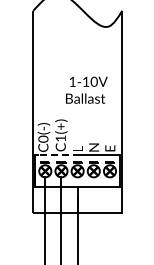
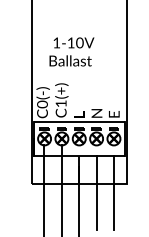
text: (86, 89) -> (71, 51), moved
line: (59, 155) -> (59, 121), dashed -> solid
line: (93, 221) -> (96, 192), added
line: (110, 221) -> (114, 192), added

